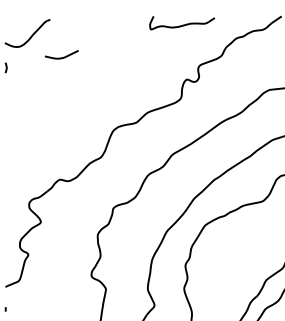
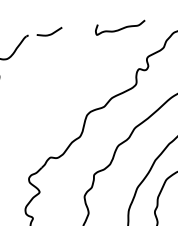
curve: (182, 24) -> (120, 28), moved
curve: (63, 56) -> (51, 33), moved

